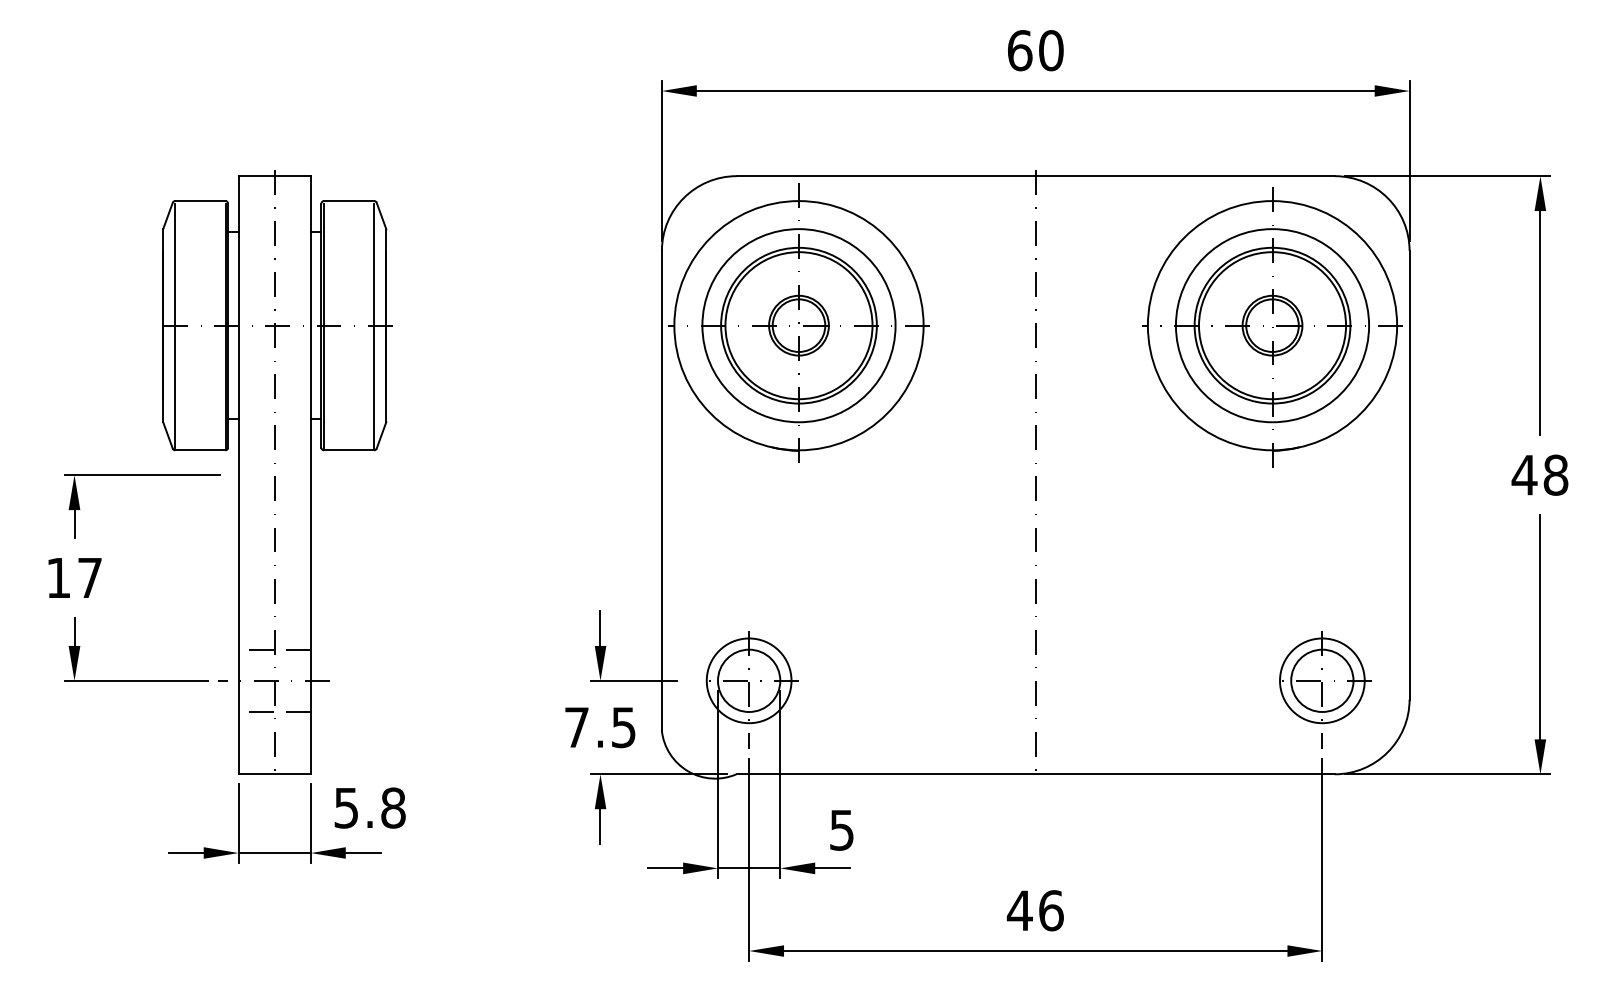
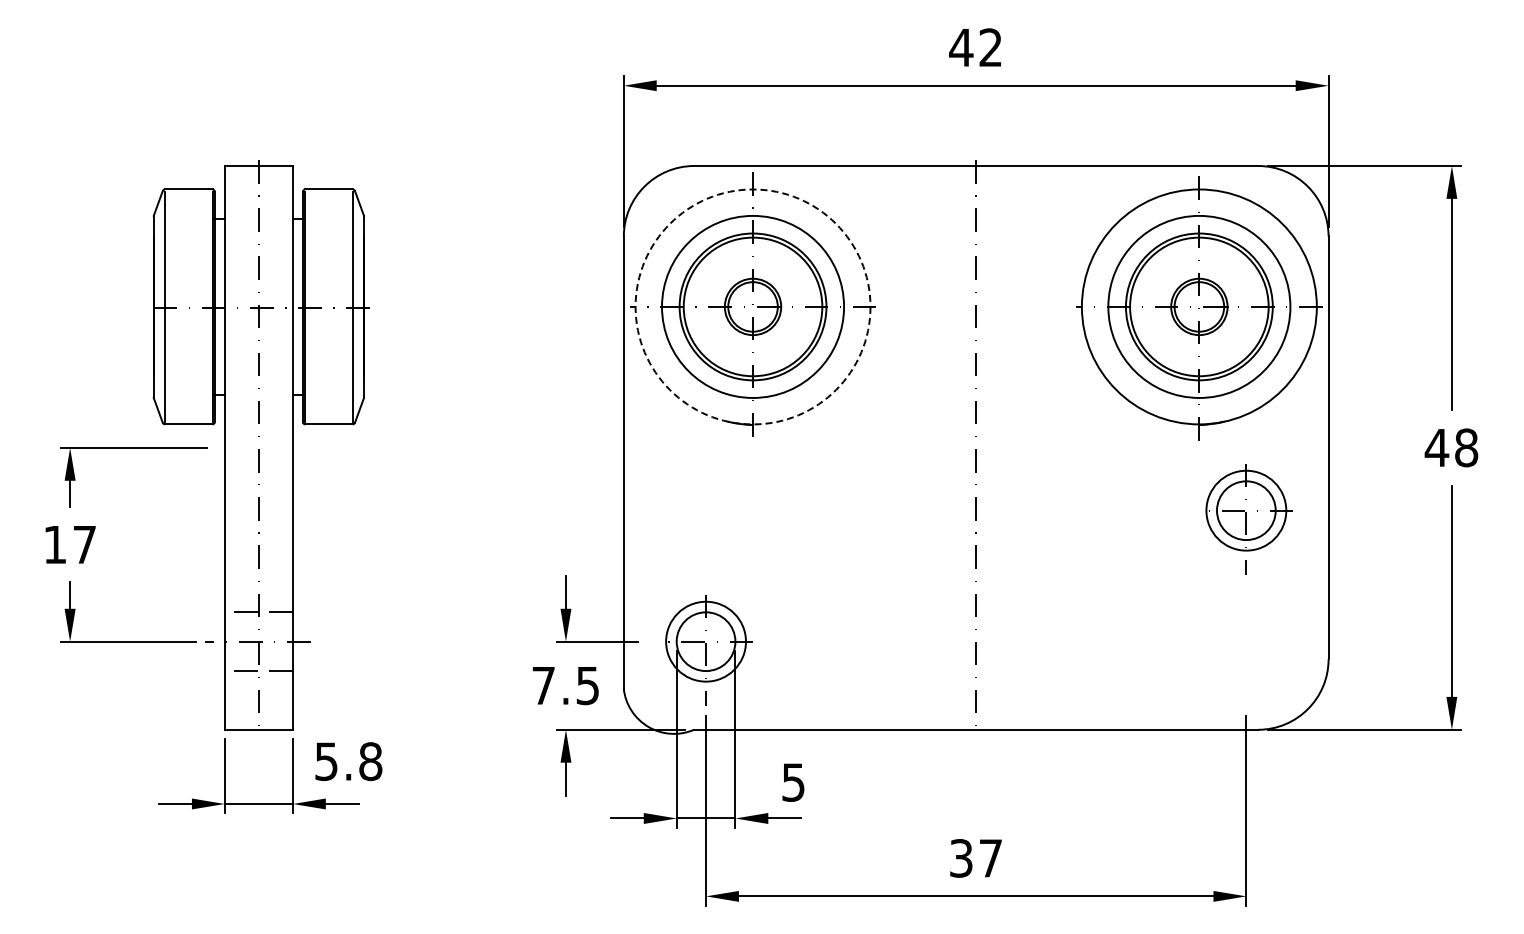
text: (1035, 50) -> (975, 47), 60 -> 42
circle: (798, 325) -> (752, 306), solid -> dashed
part: (1324, 690) -> (1248, 519), moved
text: (1035, 910) -> (975, 858), 46 -> 37

